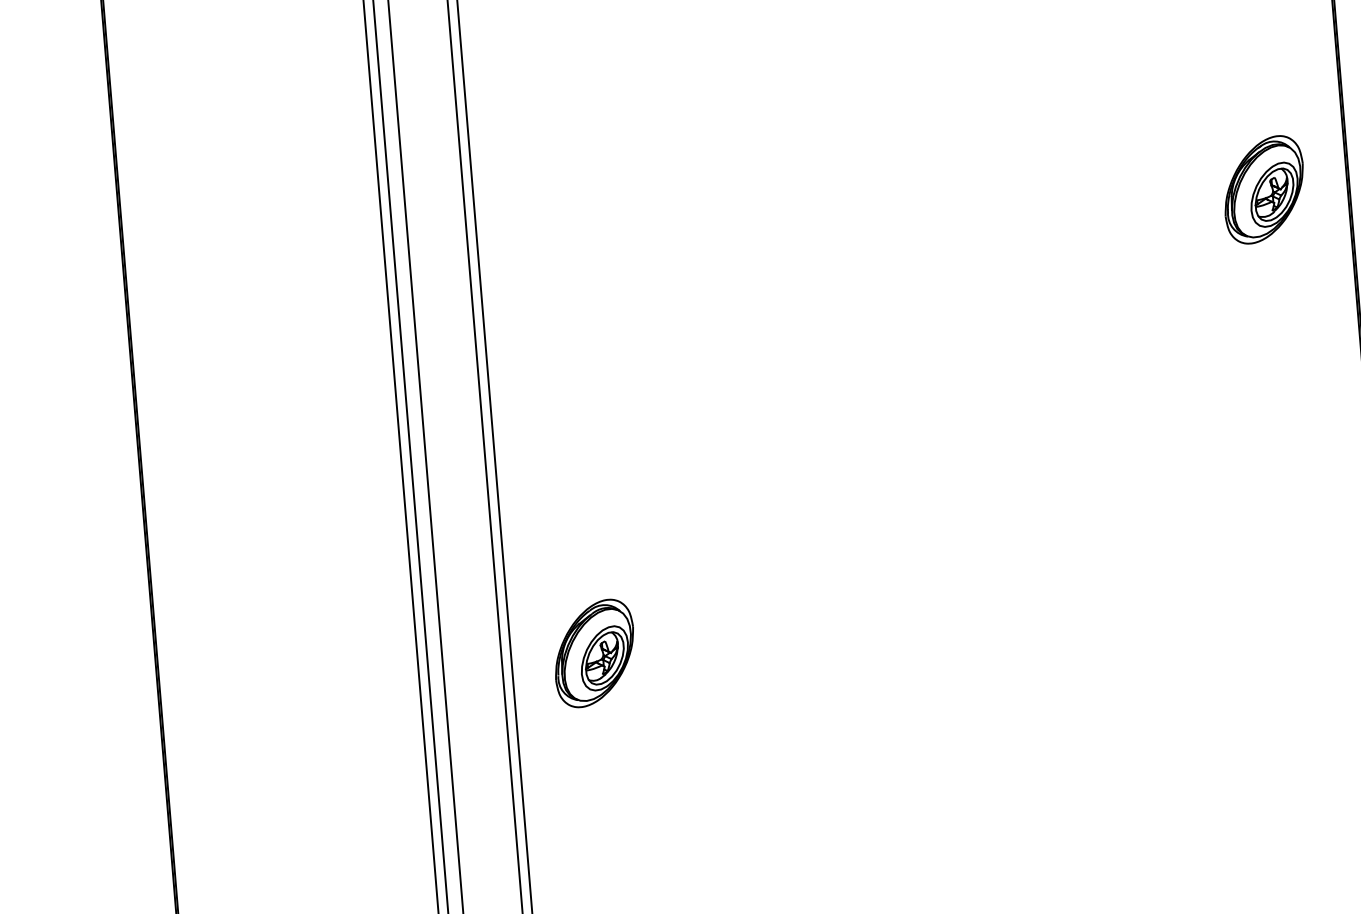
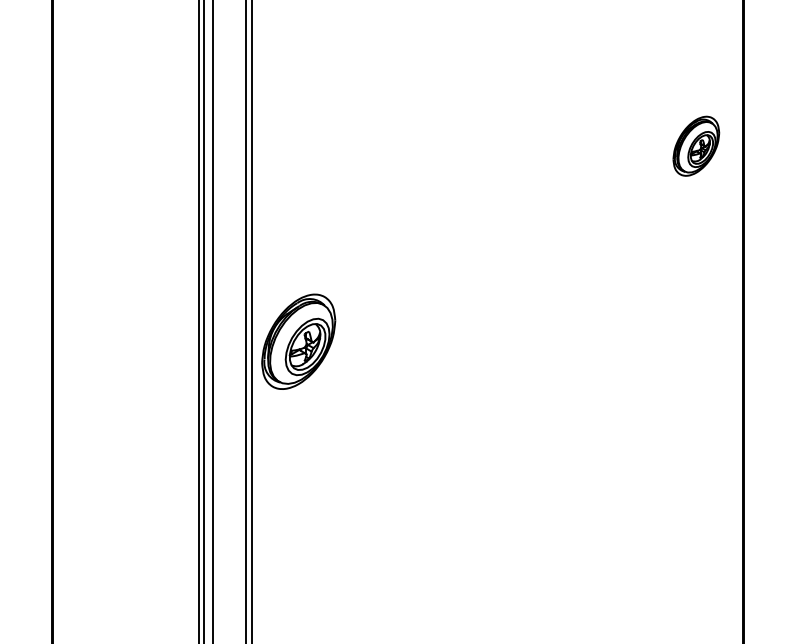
part: (1264, 188) -> (696, 145), moved
part: (594, 652) -> (298, 341), size x1.6

